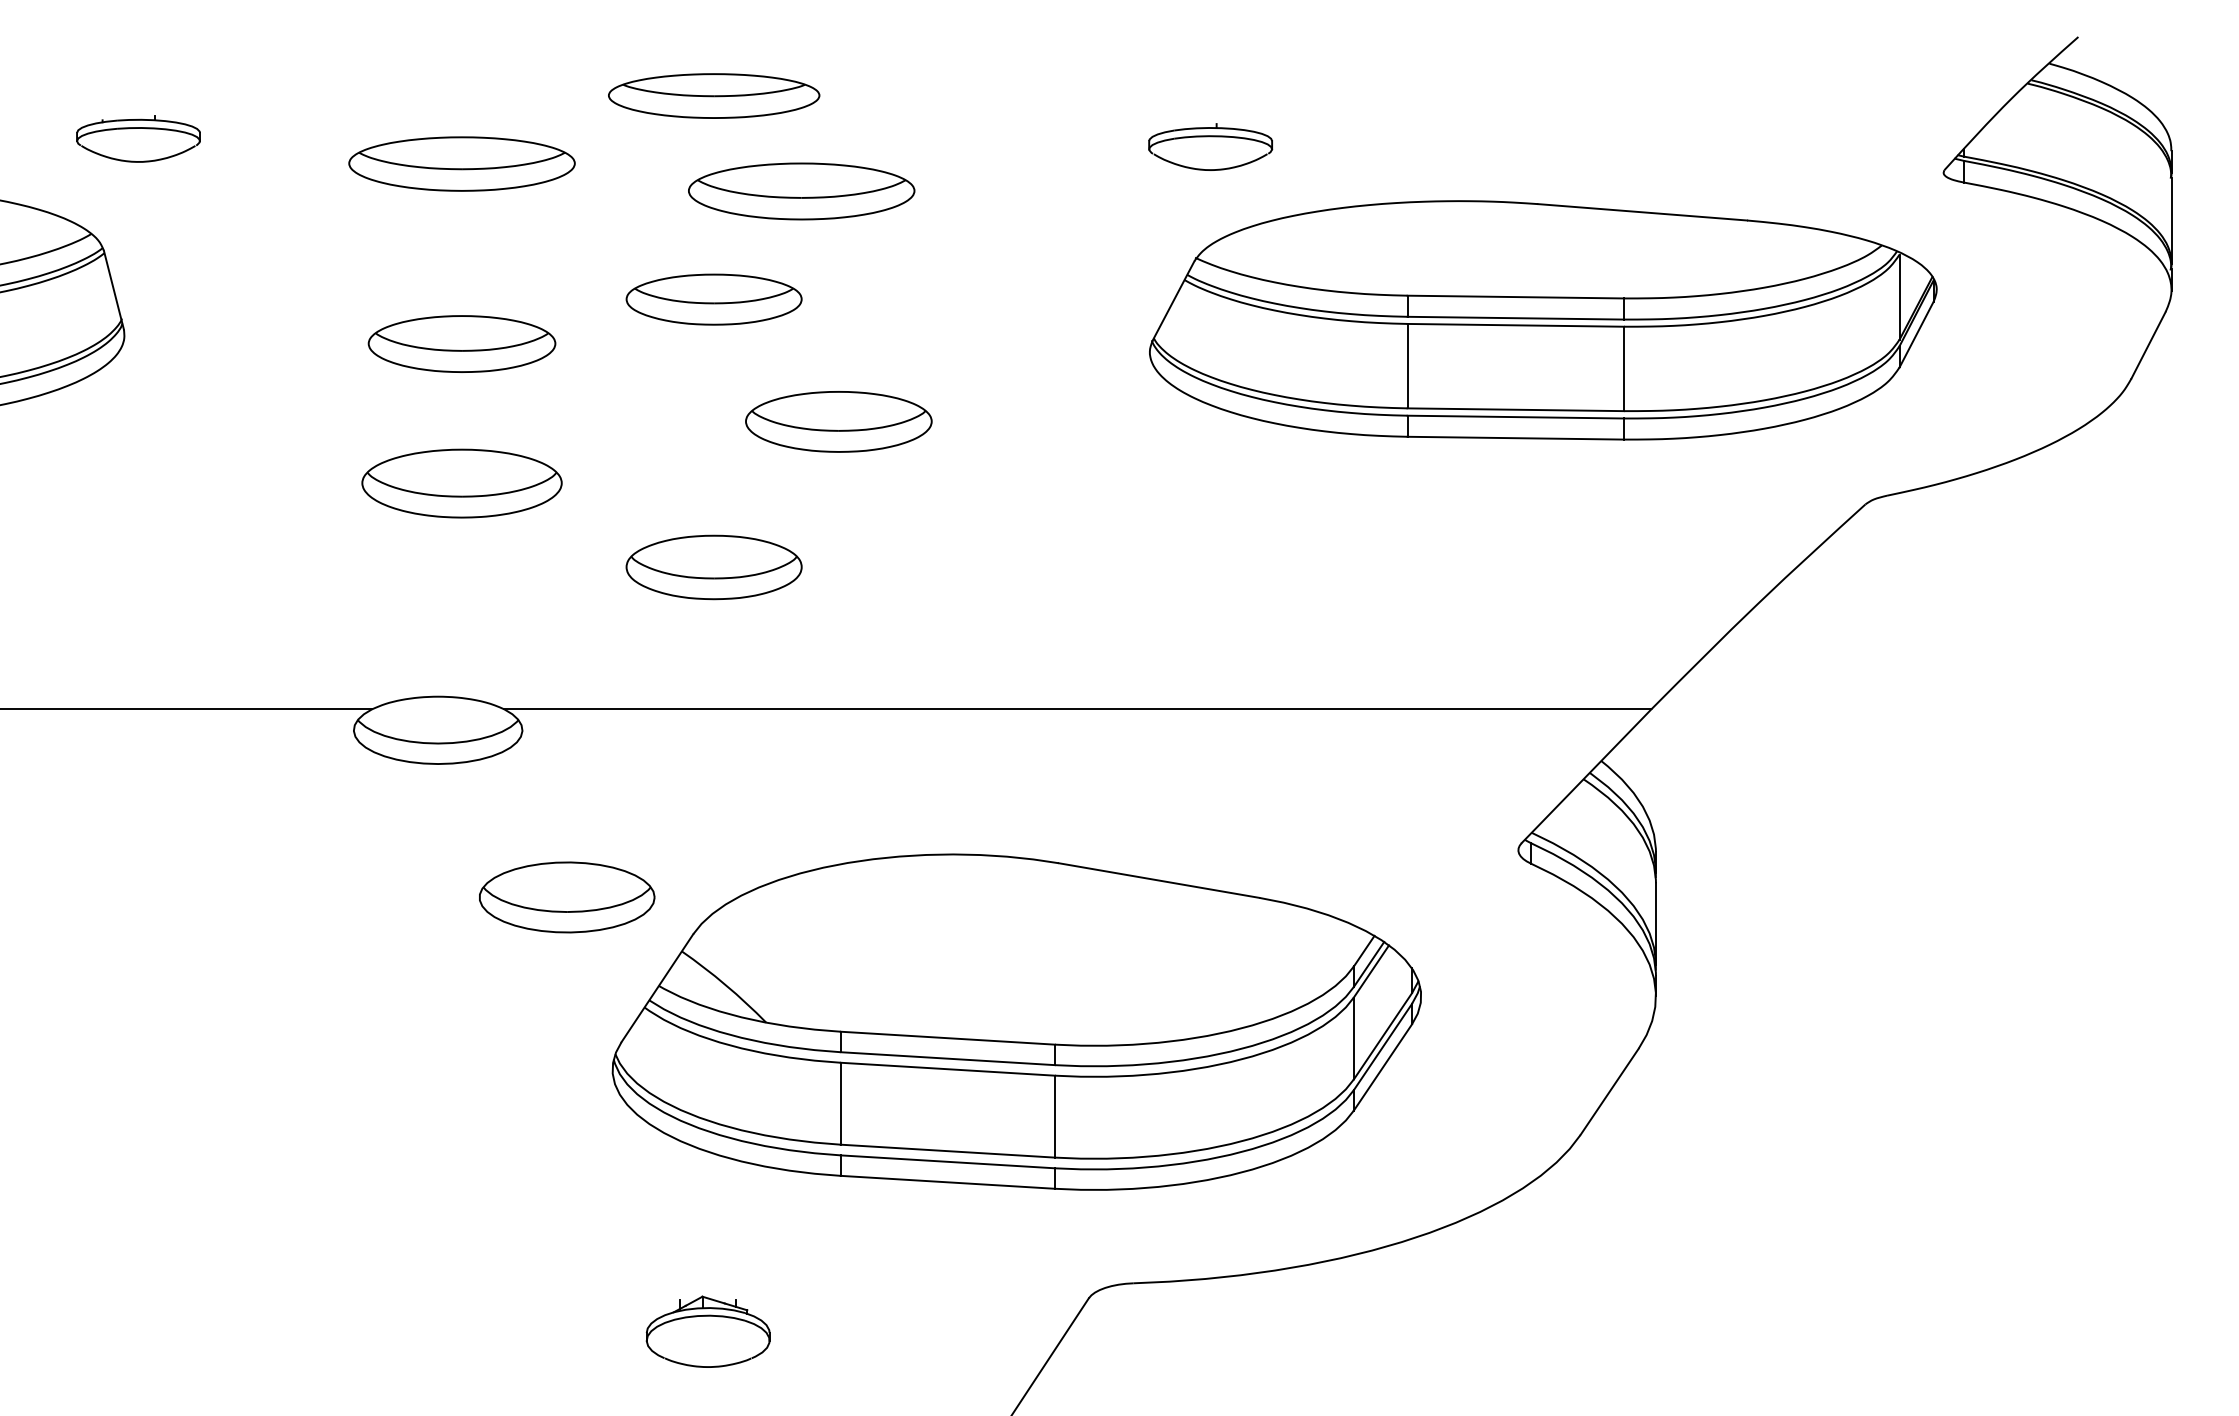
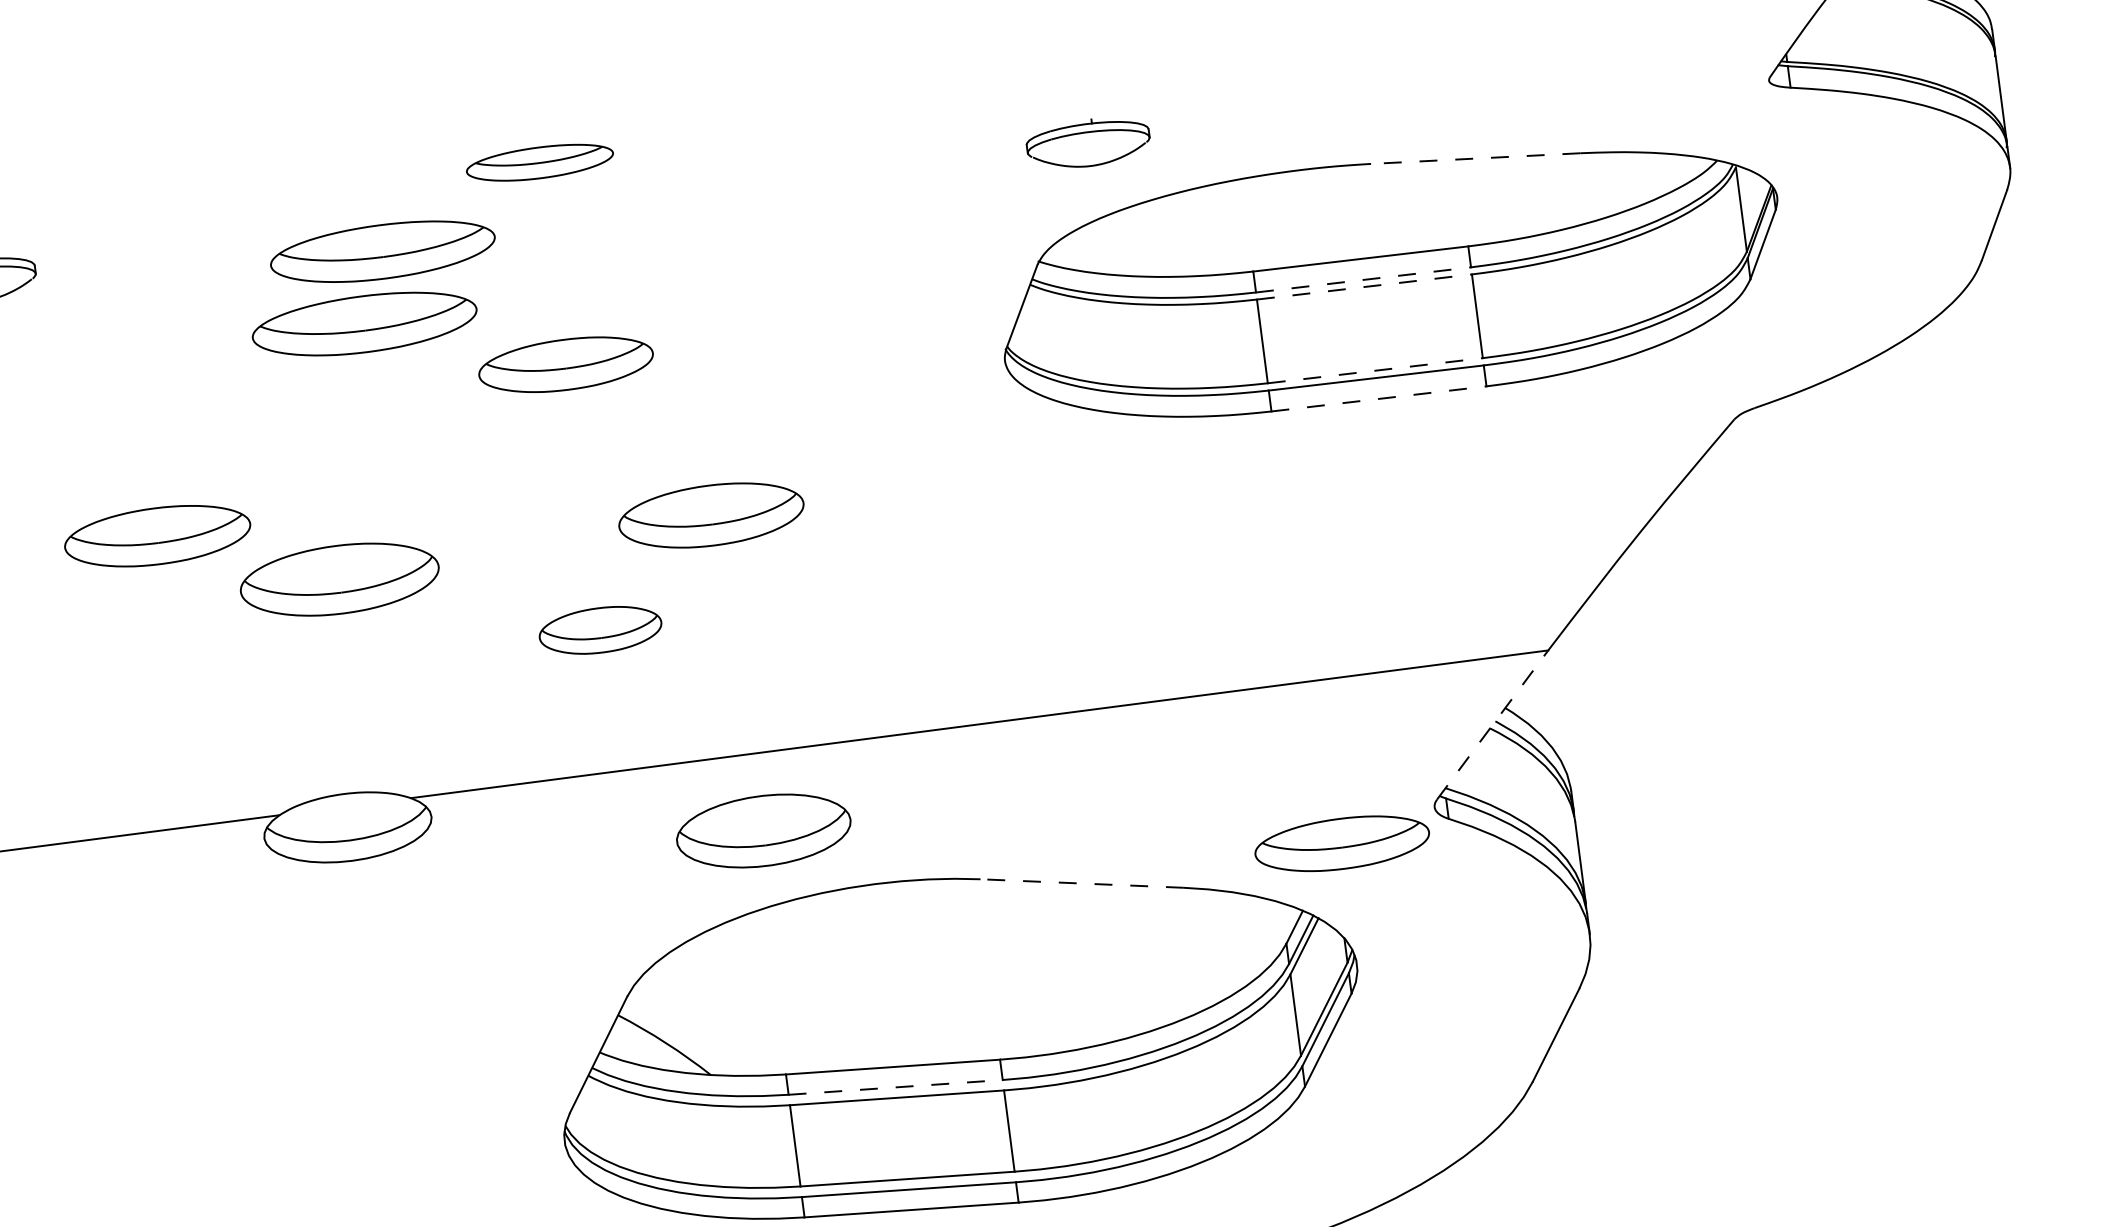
part: (714, 95) -> (540, 162), size x0.7
part: (1210, 146) -> (1088, 142), moved
part: (461, 163) -> (382, 251), moved
part: (801, 191) -> (364, 324), moved
line: (1642, 212) -> (1475, 158), solid -> dashed
line: (1516, 318) -> (1364, 280), solid -> dashed
line: (1516, 325) -> (1365, 287), solid -> dashed
part: (461, 343) -> (157, 535), moved
line: (1516, 409) -> (1375, 370), solid -> dashed
part: (838, 421) -> (711, 515), moved
line: (1516, 438) -> (1379, 399), solid -> dashed
part: (713, 567) -> (600, 630), size x0.7
line: (1586, 775) -> (1492, 724), solid -> dashed
part: (1421, 874) -> (1341, 843), added
line: (1159, 880) -> (1082, 883), solid -> dashed
part: (567, 897) -> (764, 831), moved
line: (948, 1058) -> (896, 1087), solid -> dashed

